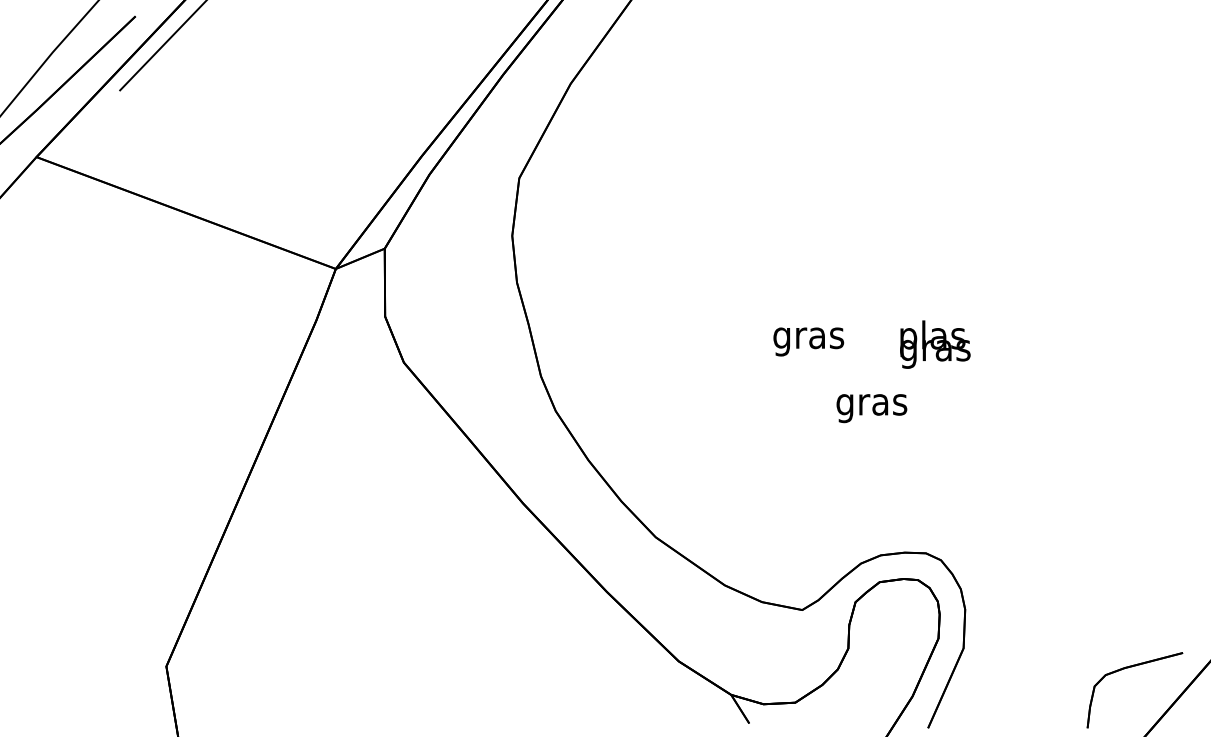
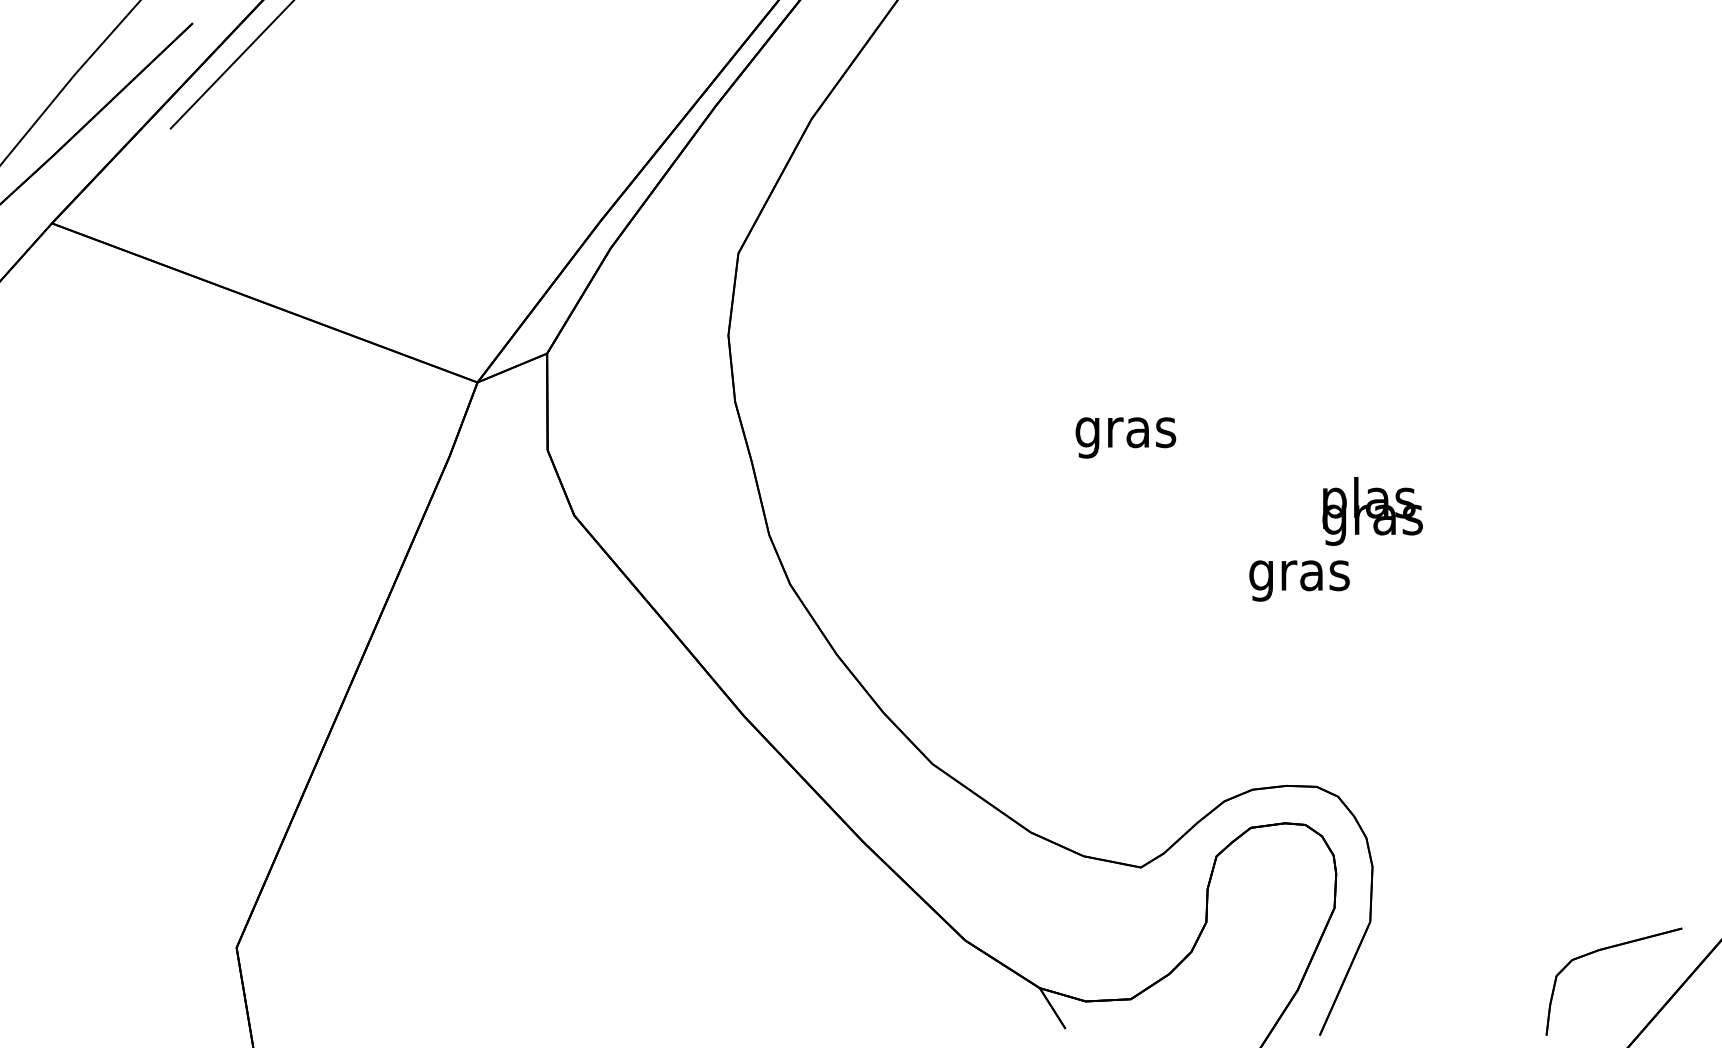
text: (808, 341) -> (1125, 437), moved
text: (935, 344) -> (1372, 511), moved
text: (871, 408) -> (1298, 580), moved

